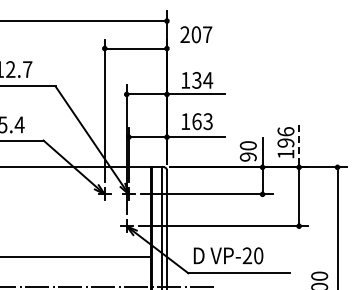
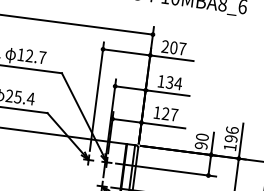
line: (196, 48) -> (172, 58), added
text: (202, 121) -> (170, 114), 163 -> 127
line: (299, 143) -> (241, 140), dashed -> solid

